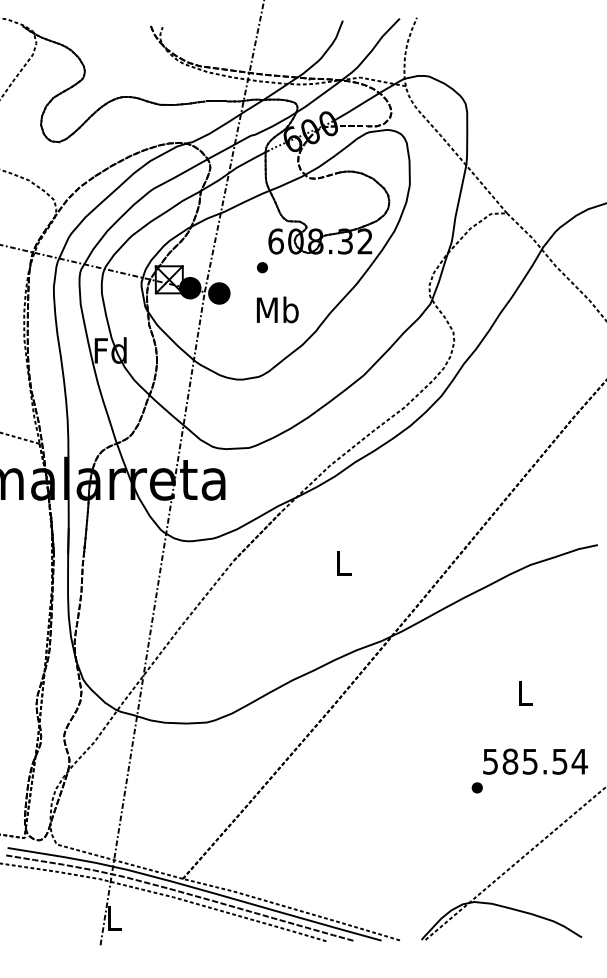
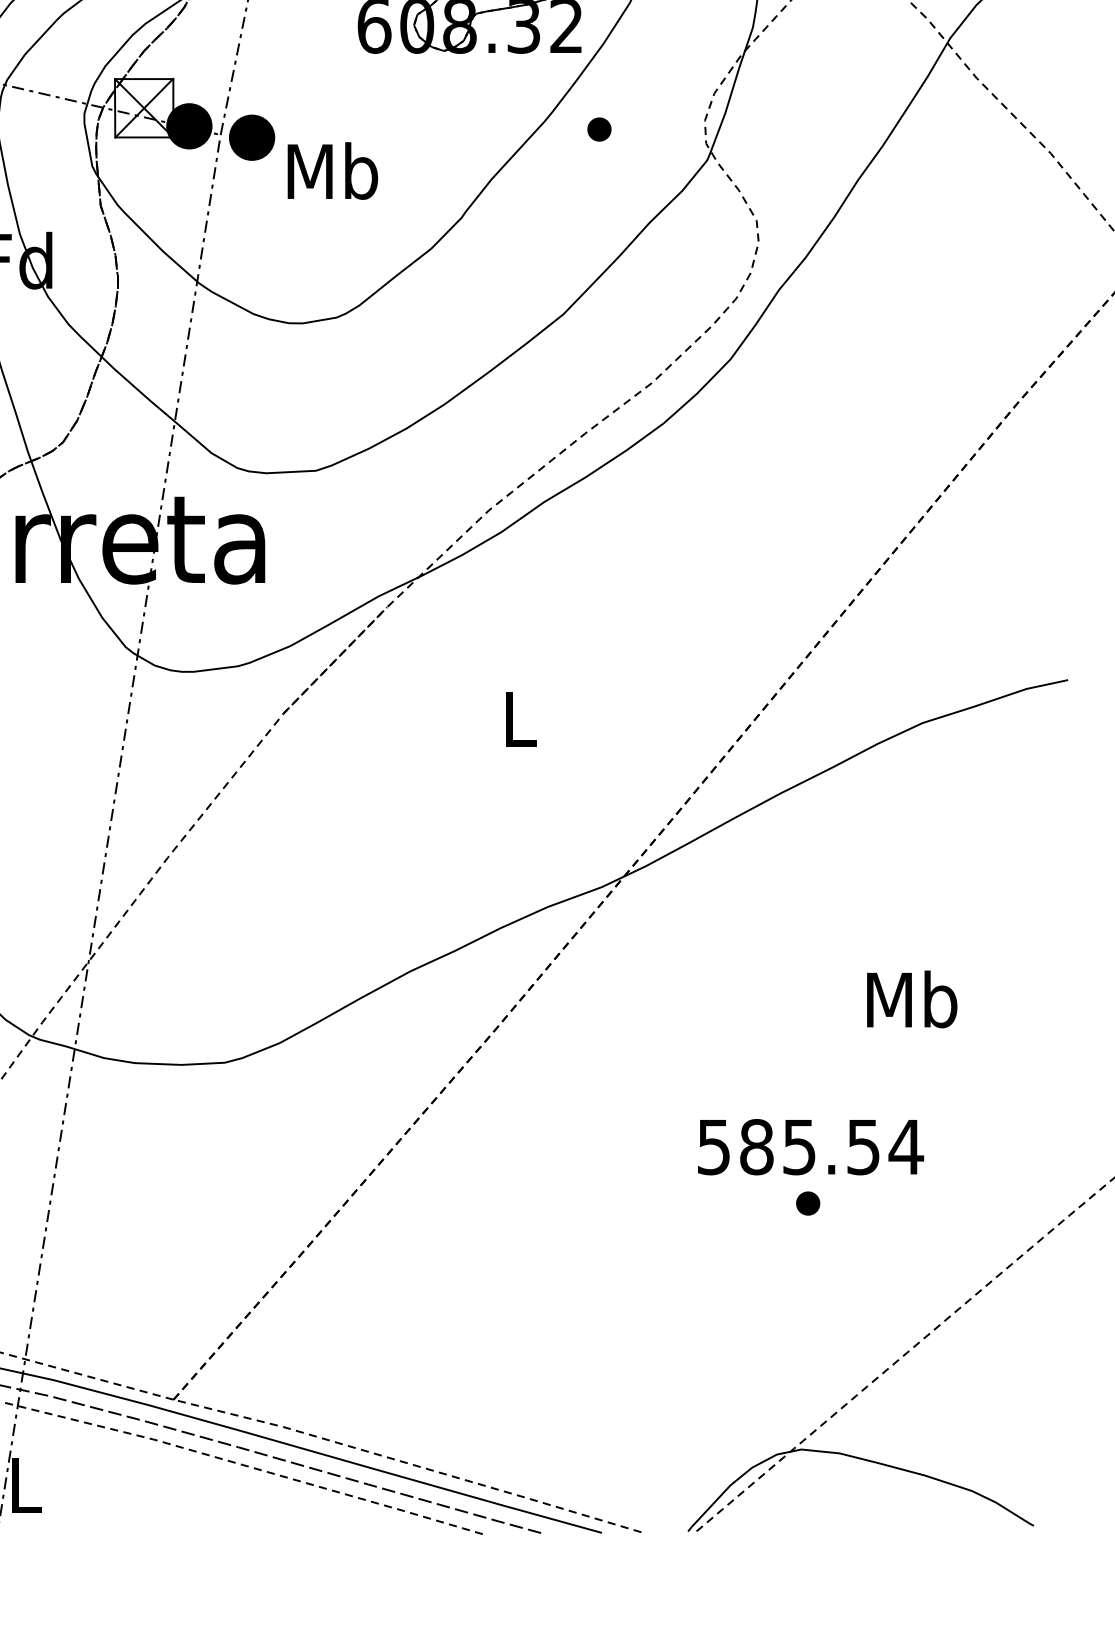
part: (262, 267) -> (599, 129), moved
text: (277, 309) -> (332, 170), moved
text: (525, 692) -> (912, 997), L -> Mb
text: (535, 761) -> (810, 1146), moved

